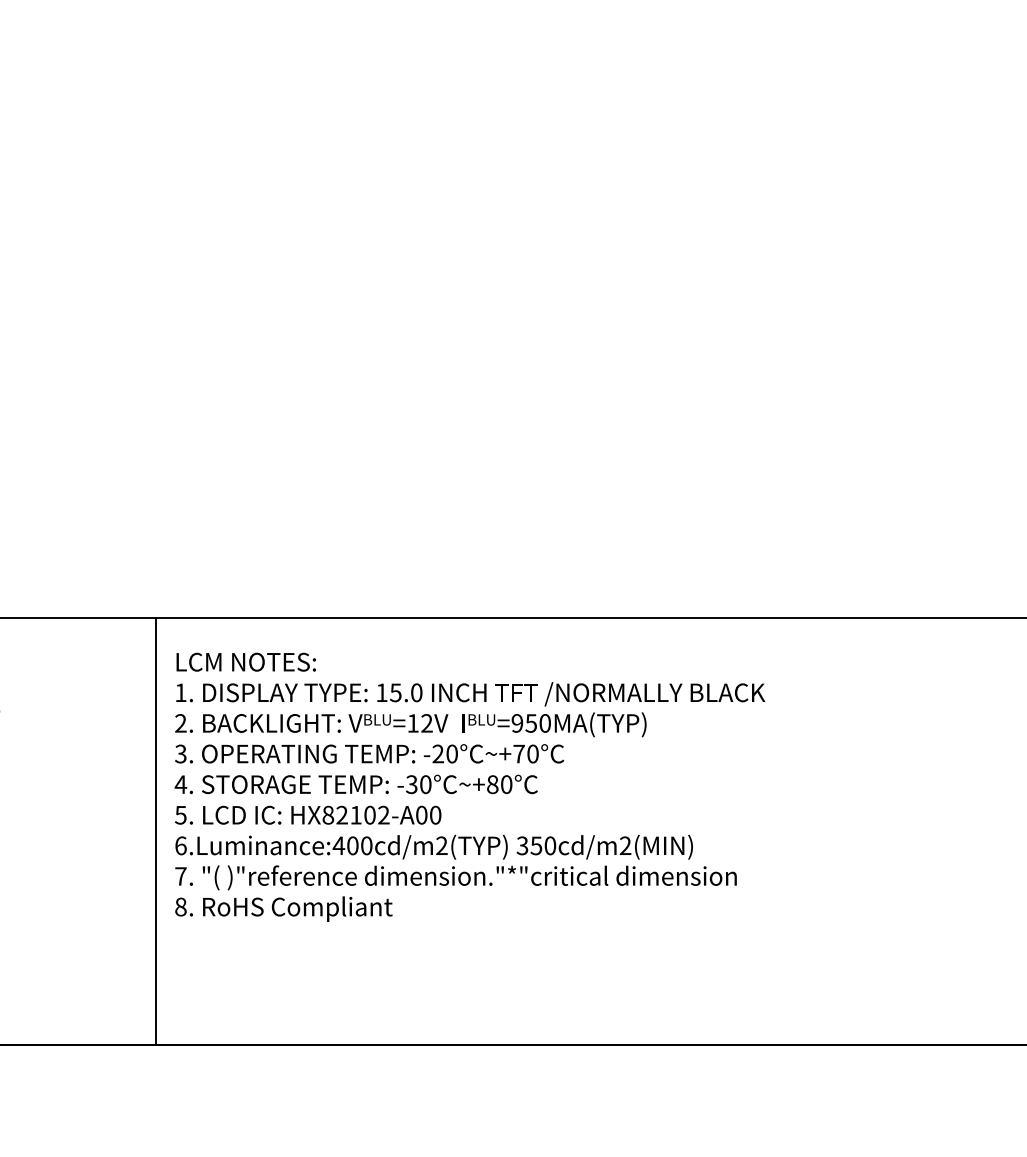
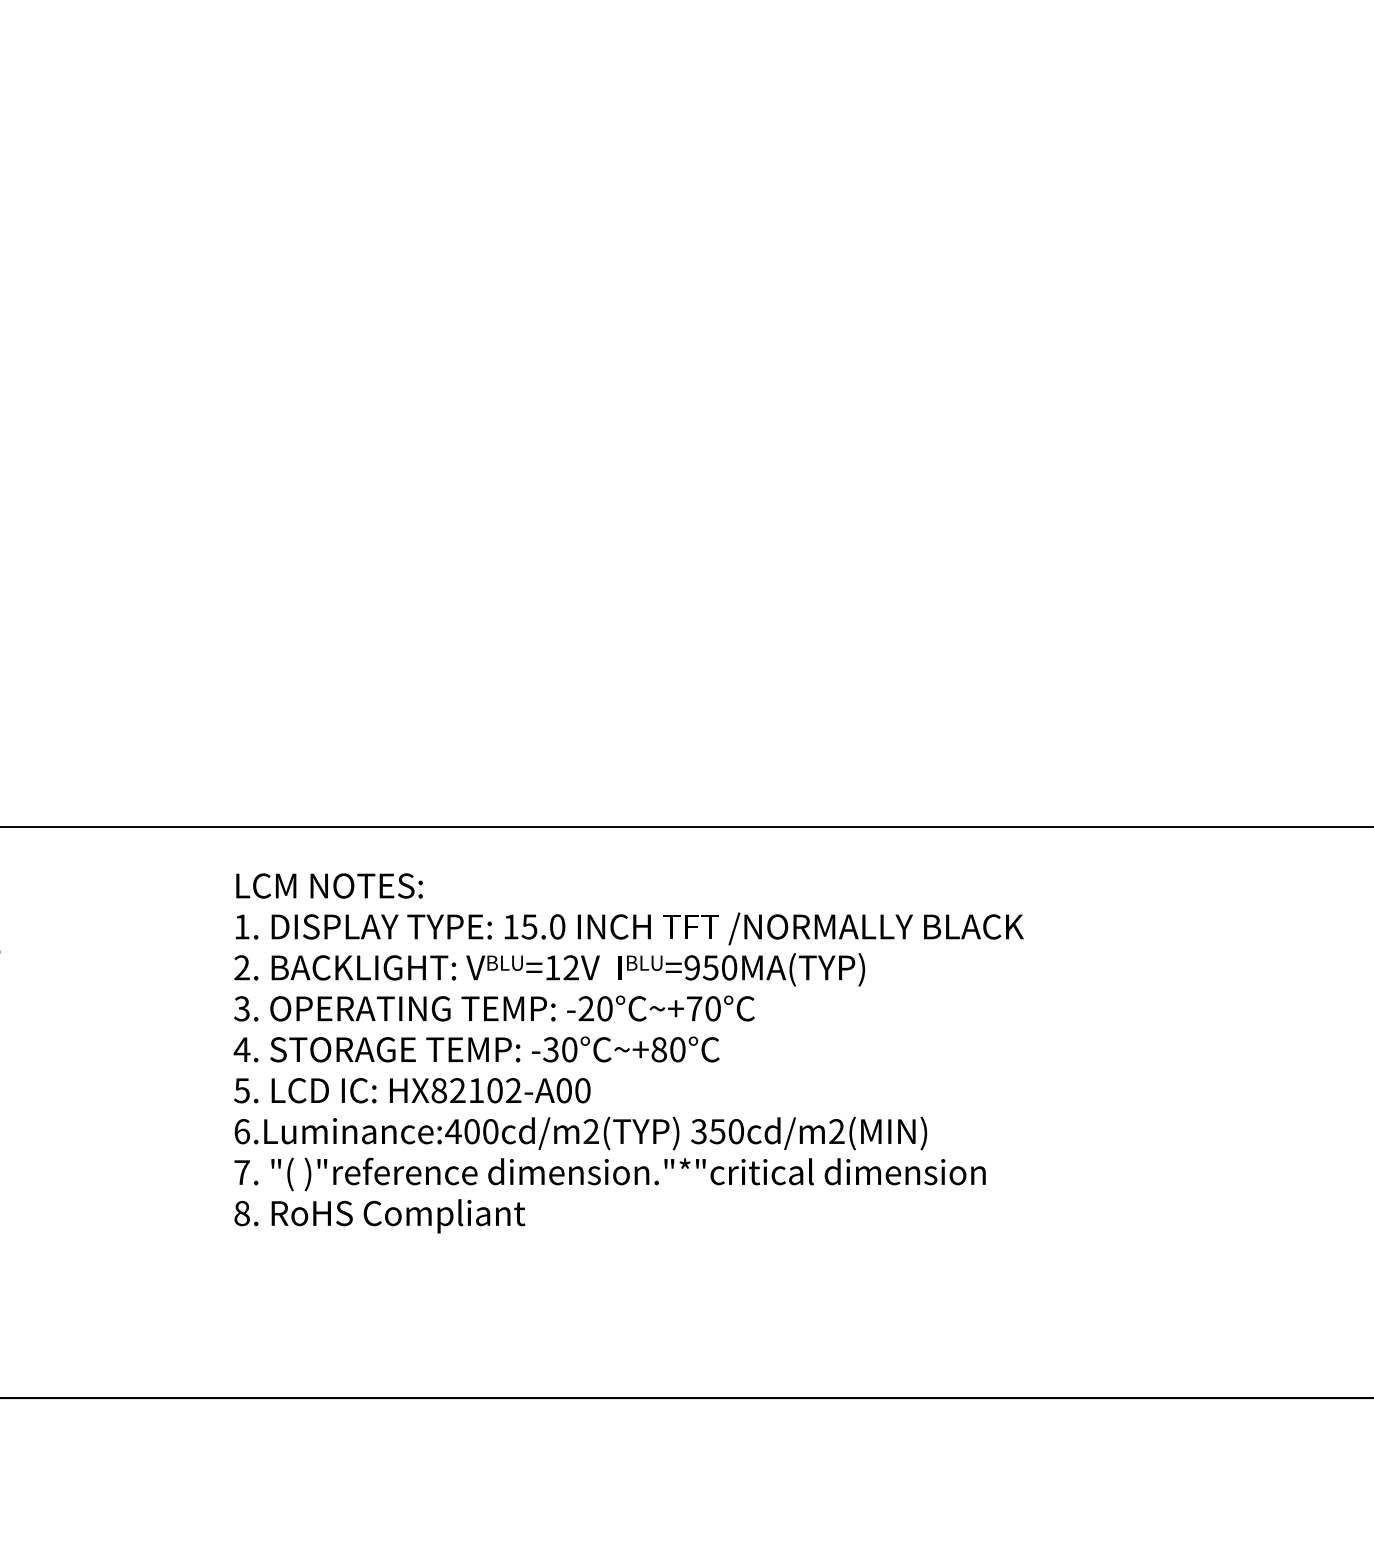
line: (156, 831) -> (209, 1112), removed

